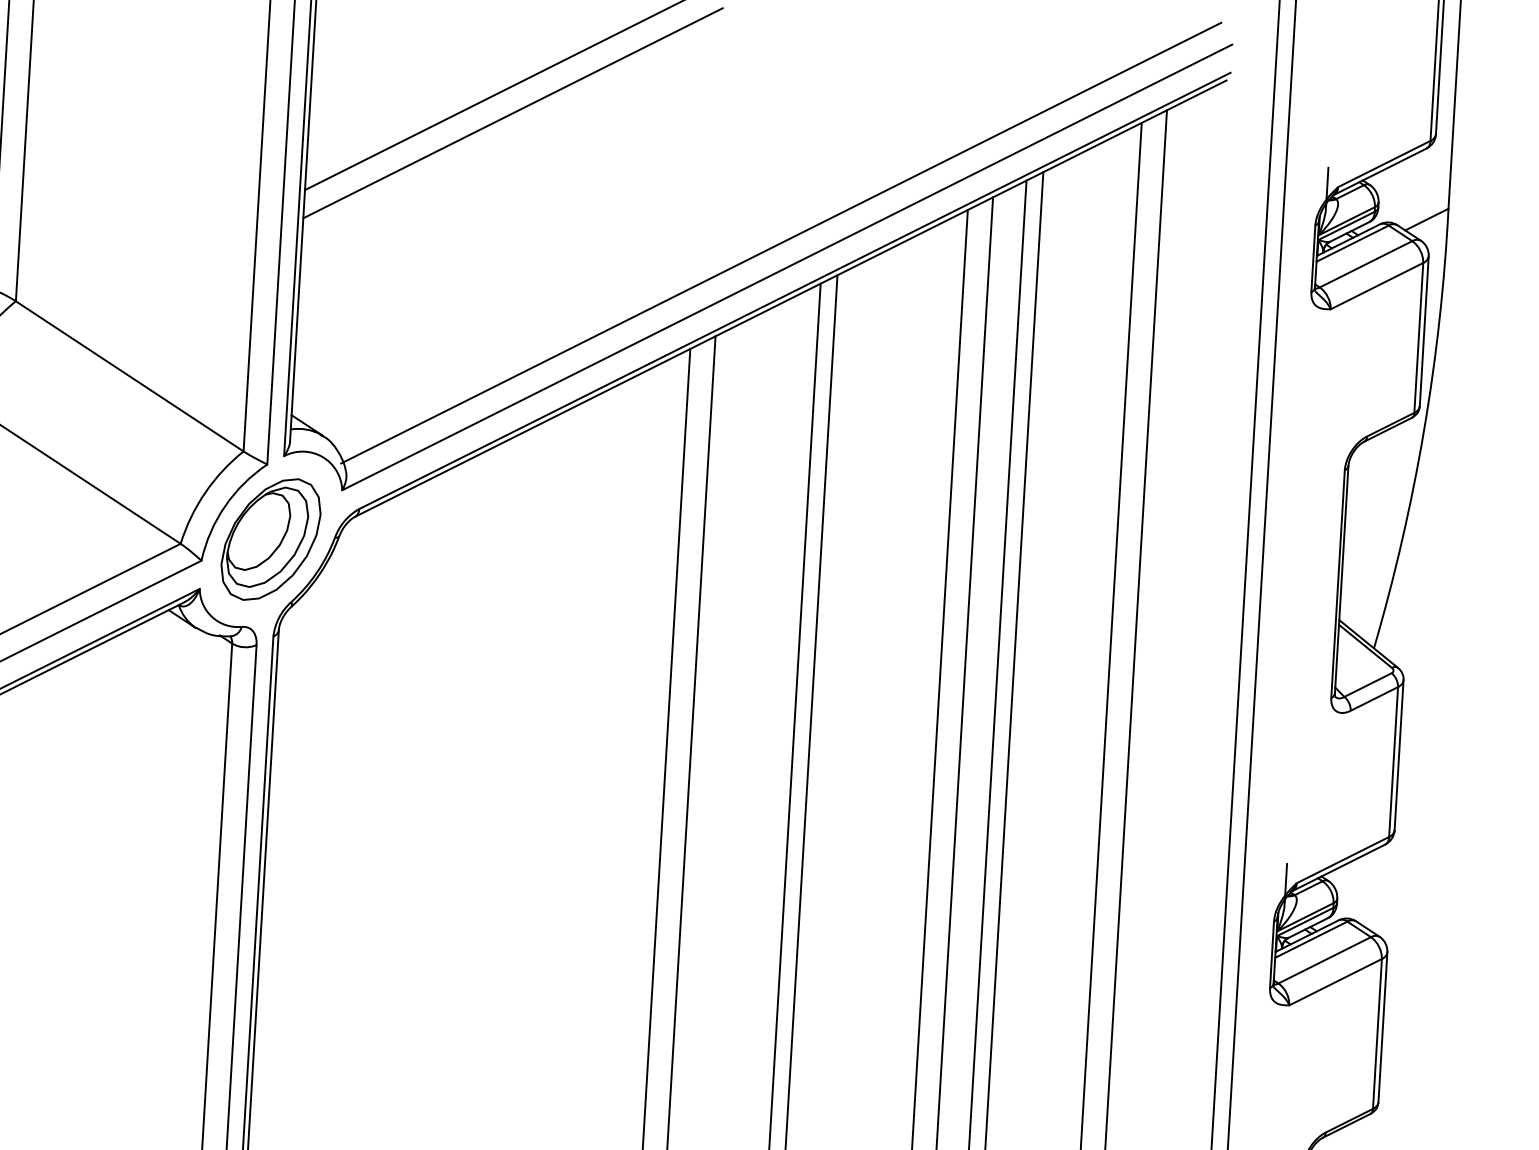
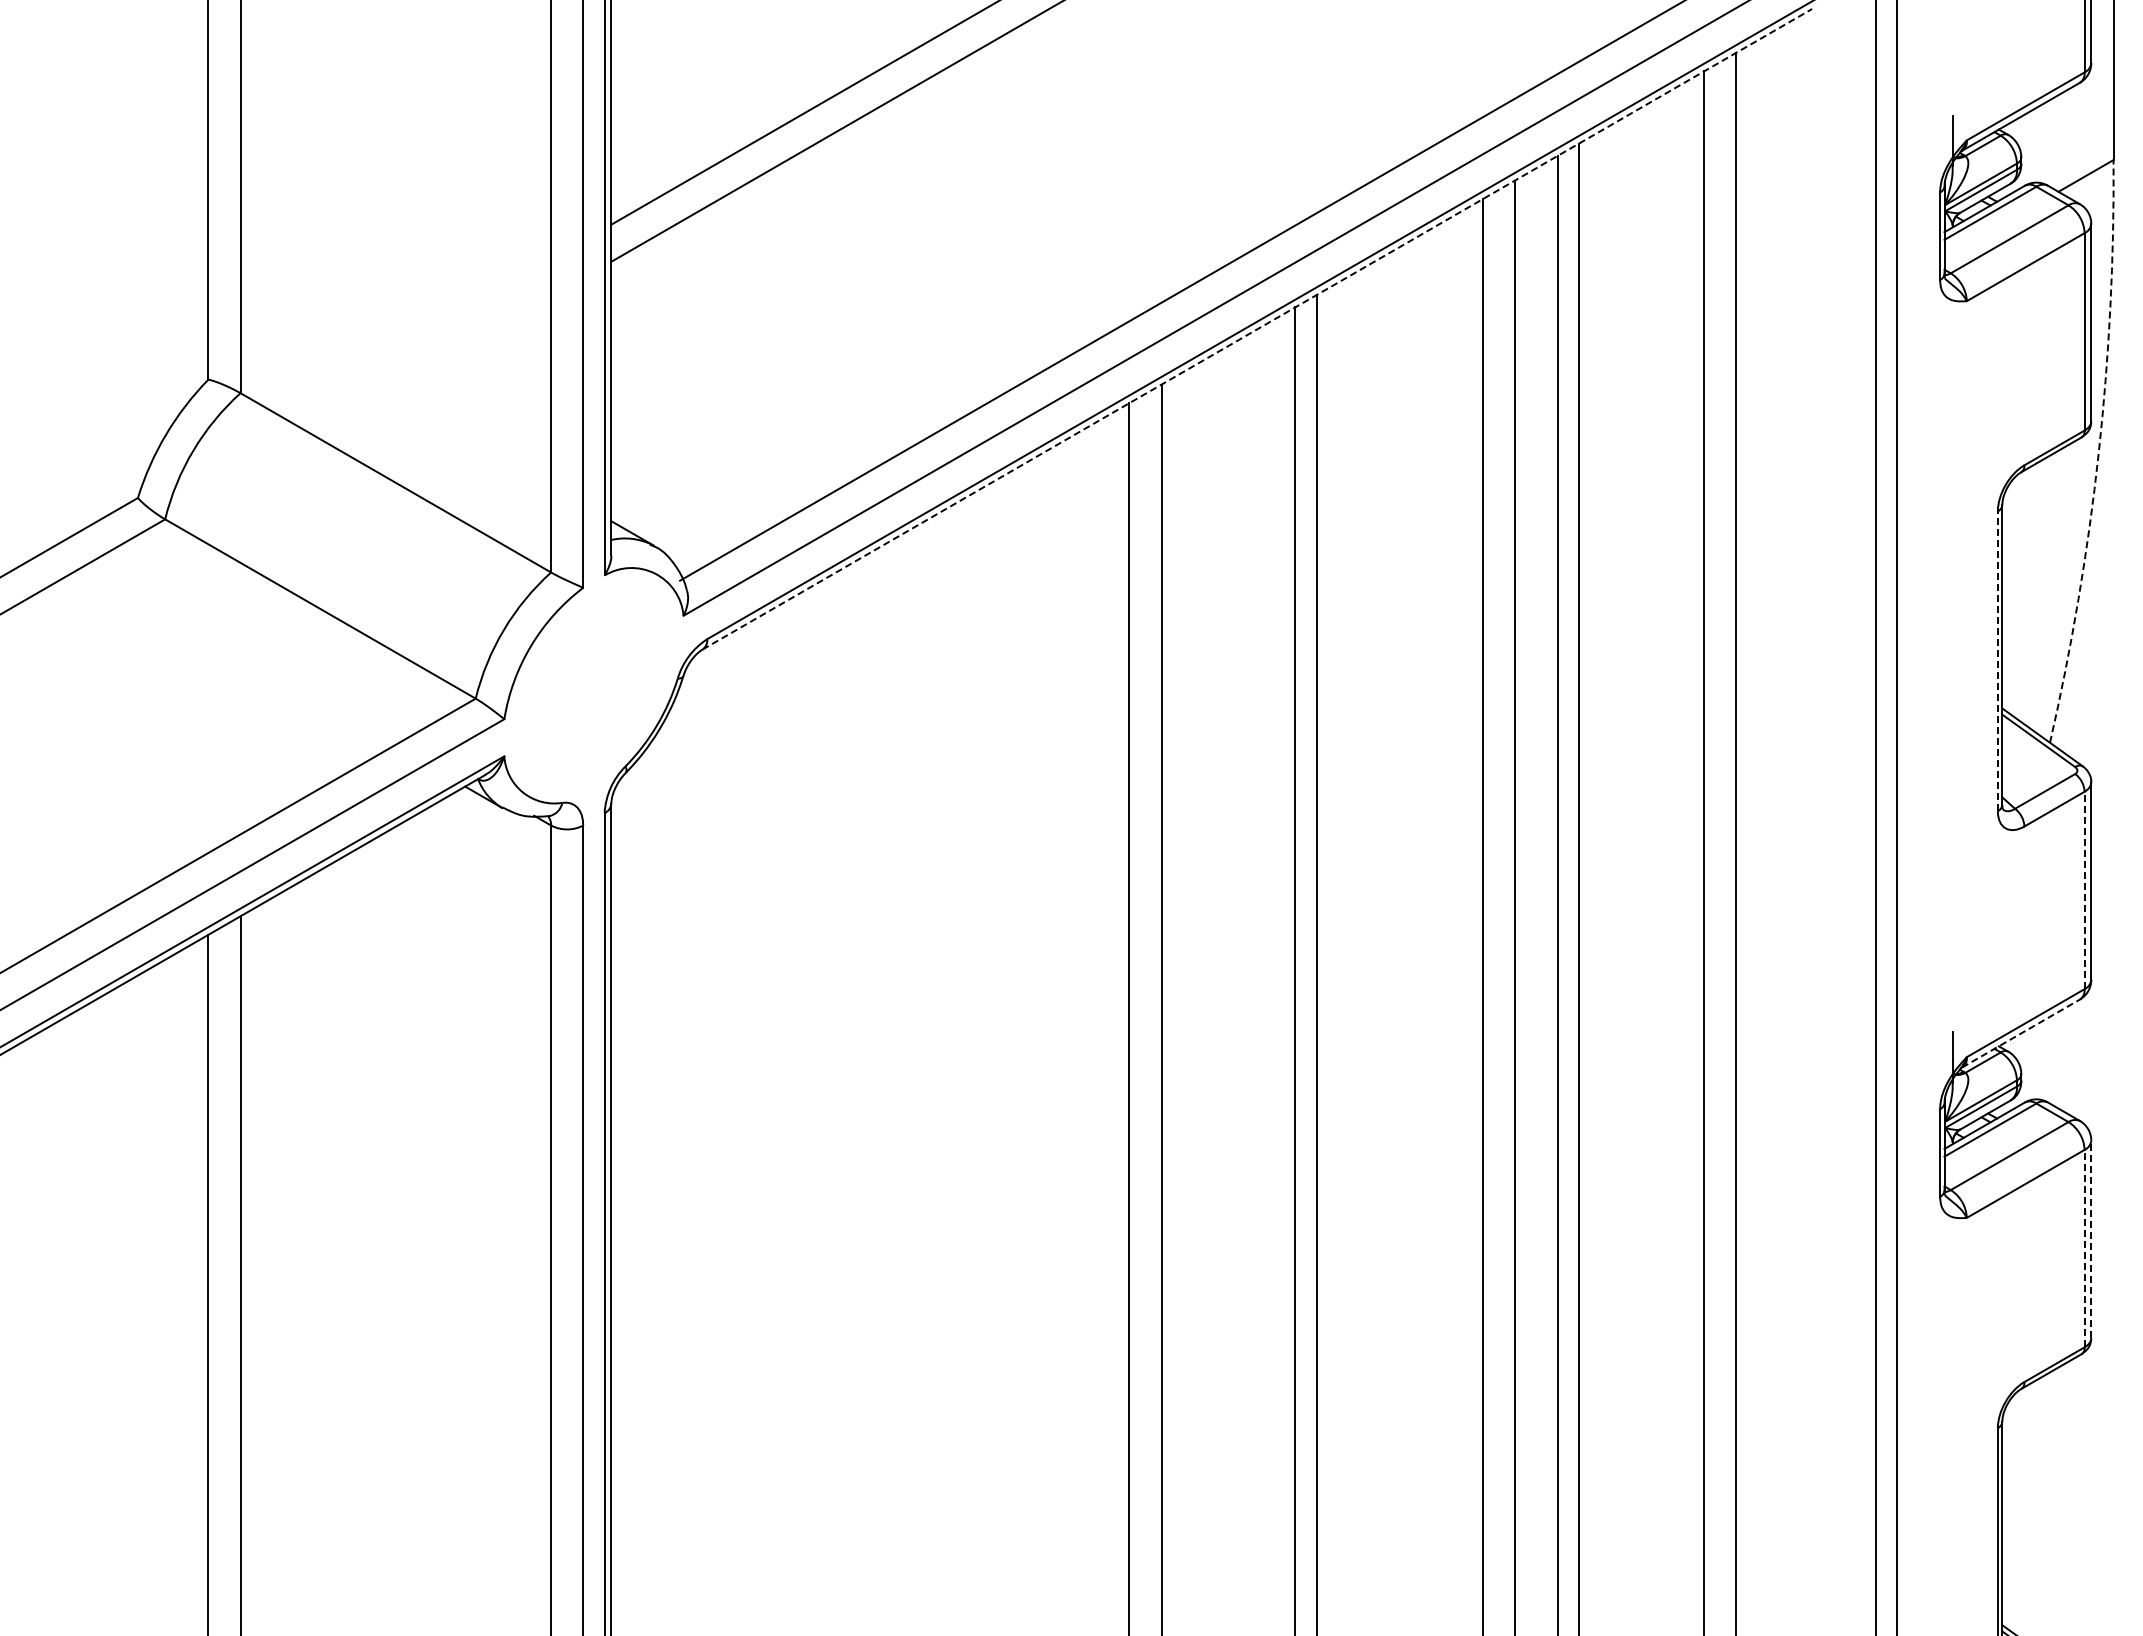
line: (790, 298) -> (1257, 329), solid -> dashed
arc: (1423, 430) -> (2098, 453), solid -> dashed
part: (270, 539) -> (593, 685), removed
line: (1337, 584) -> (1997, 661), solid -> dashed
line: (1393, 762) -> (2084, 890), solid -> dashed
line: (1339, 867) -> (2021, 1033), solid -> dashed
line: (1383, 1027) -> (2091, 1239), solid -> dashed
line: (1377, 1033) -> (2084, 1248), solid -> dashed

